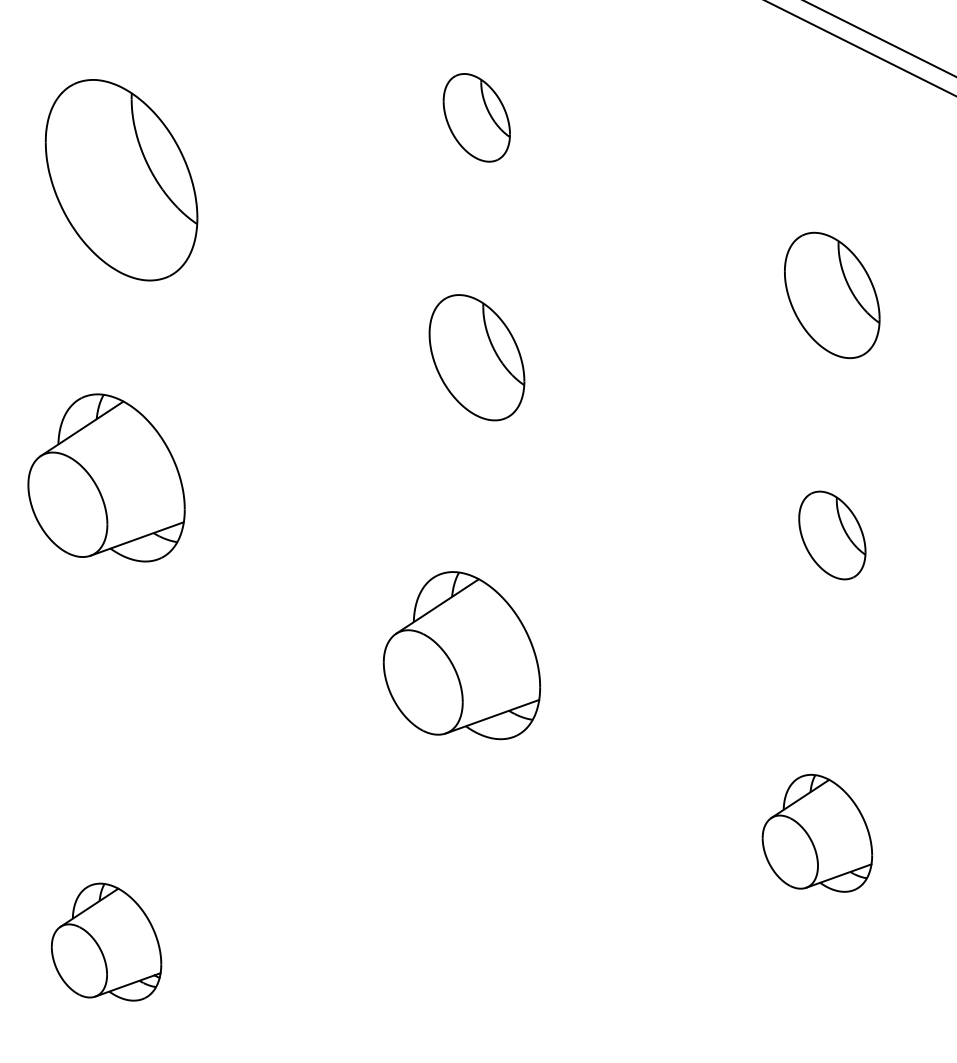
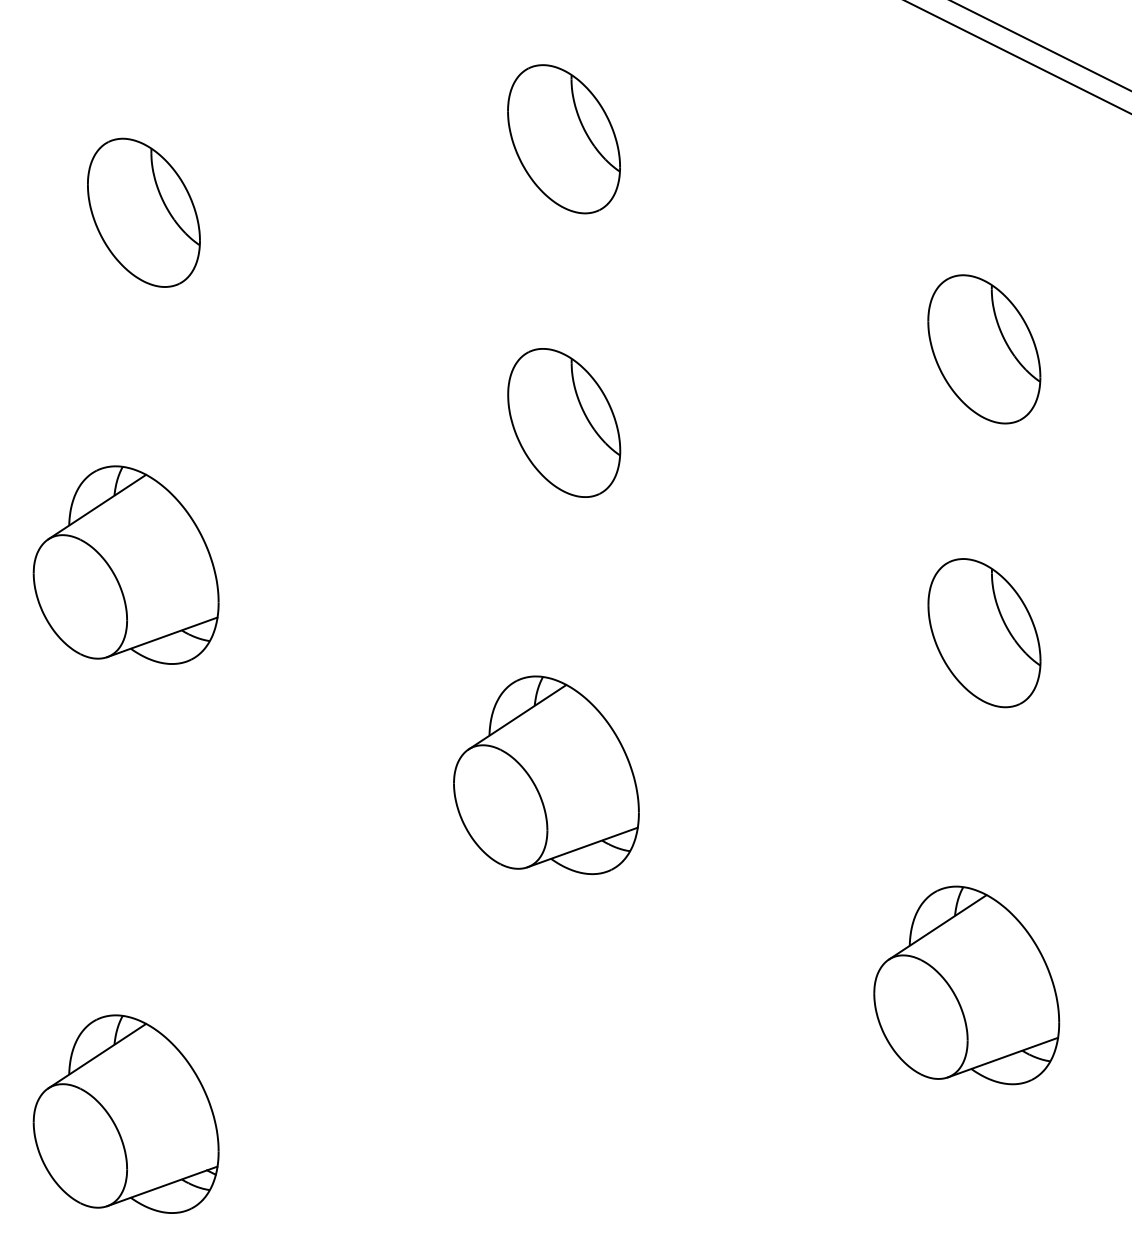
part: (476, 118) -> (563, 139), size x1.43
part: (121, 179) -> (143, 212), size x0.62
part: (832, 535) -> (984, 633), size x1.43
part: (817, 833) -> (966, 985), size x1.43
part: (106, 941) -> (125, 1113), size x1.43

